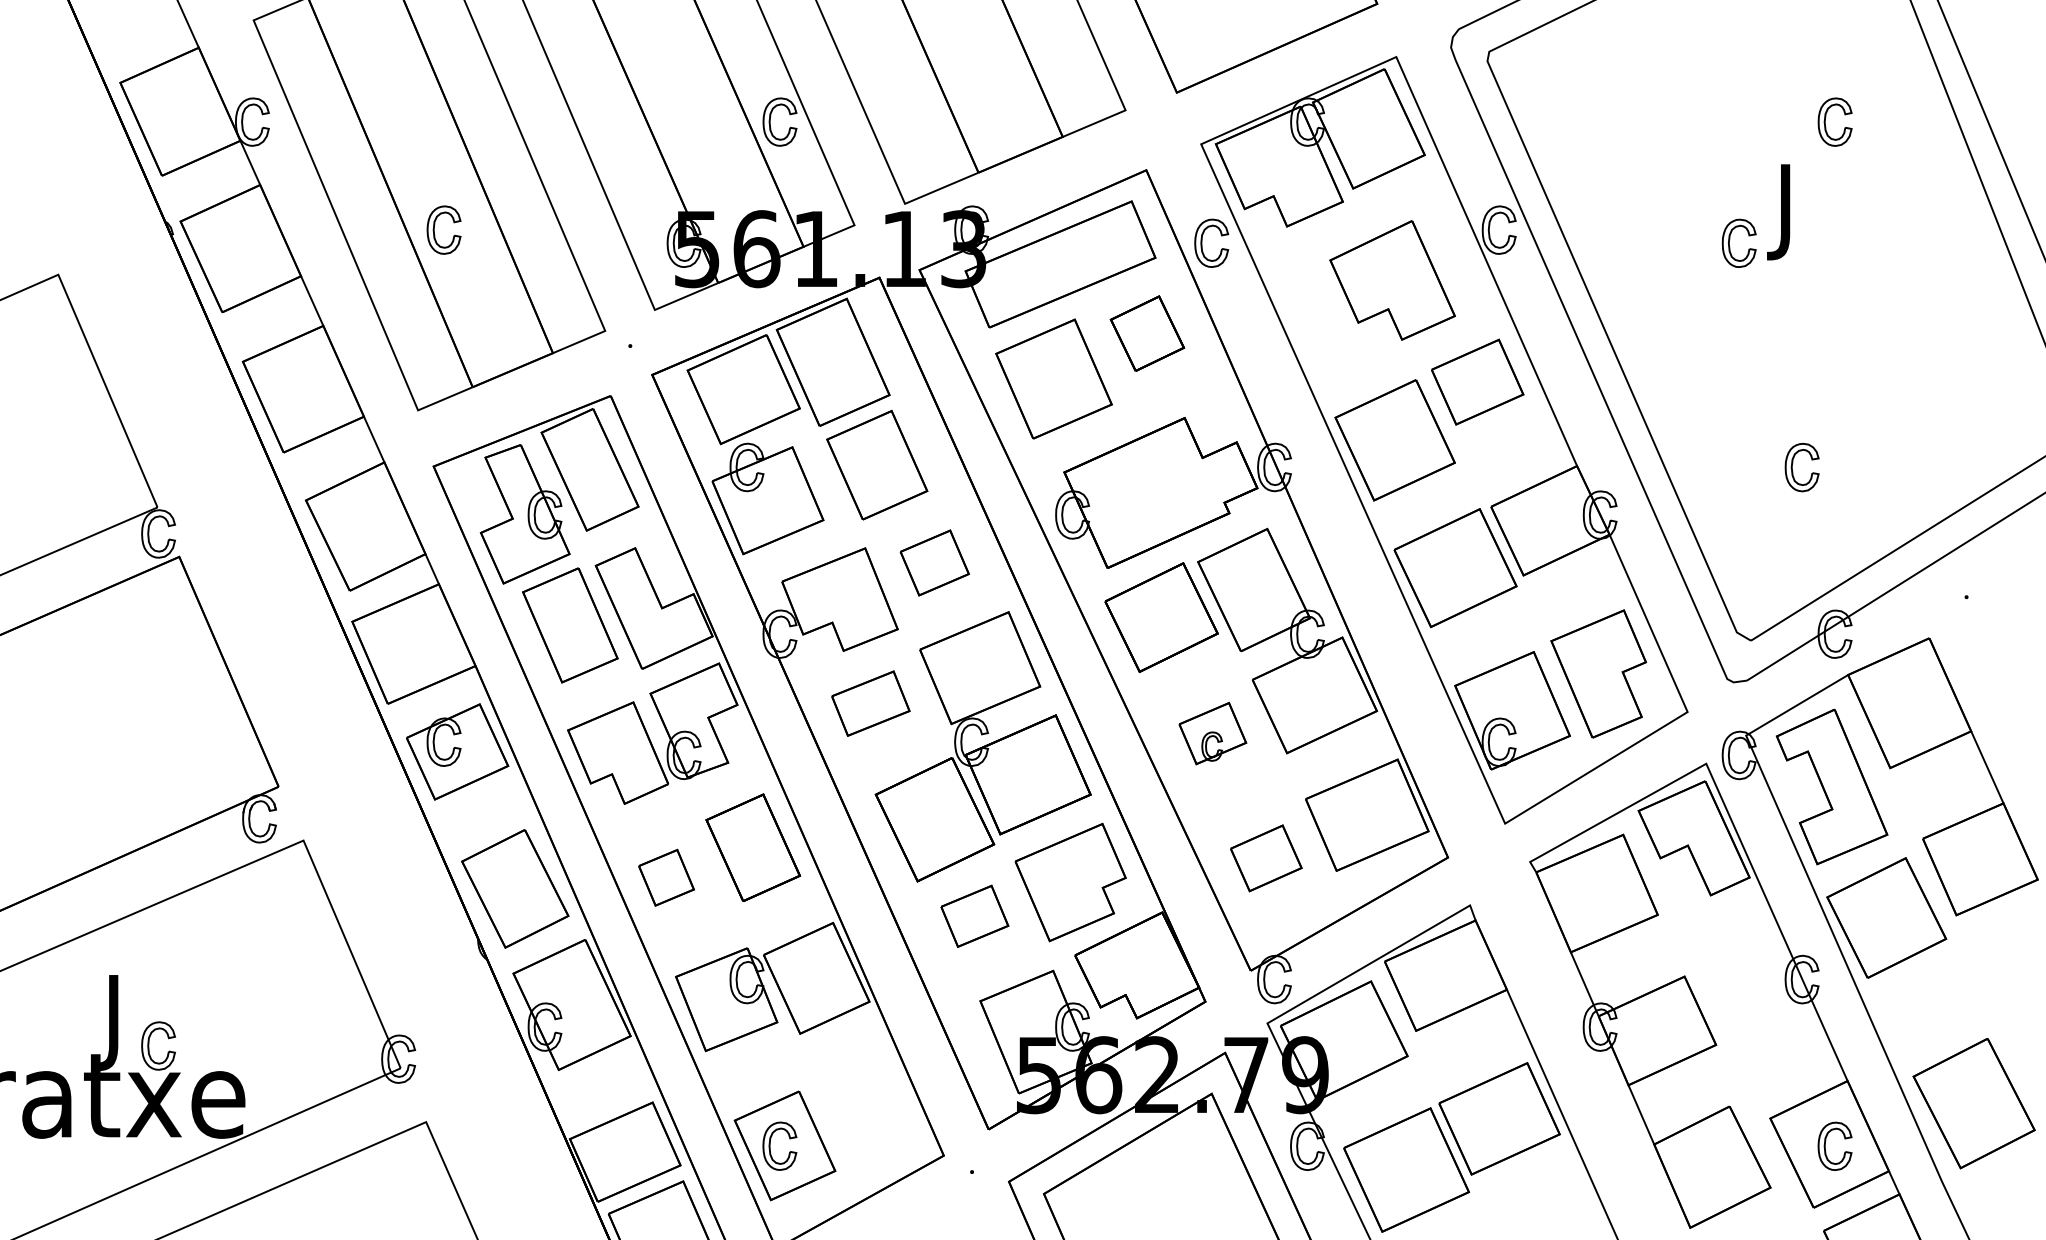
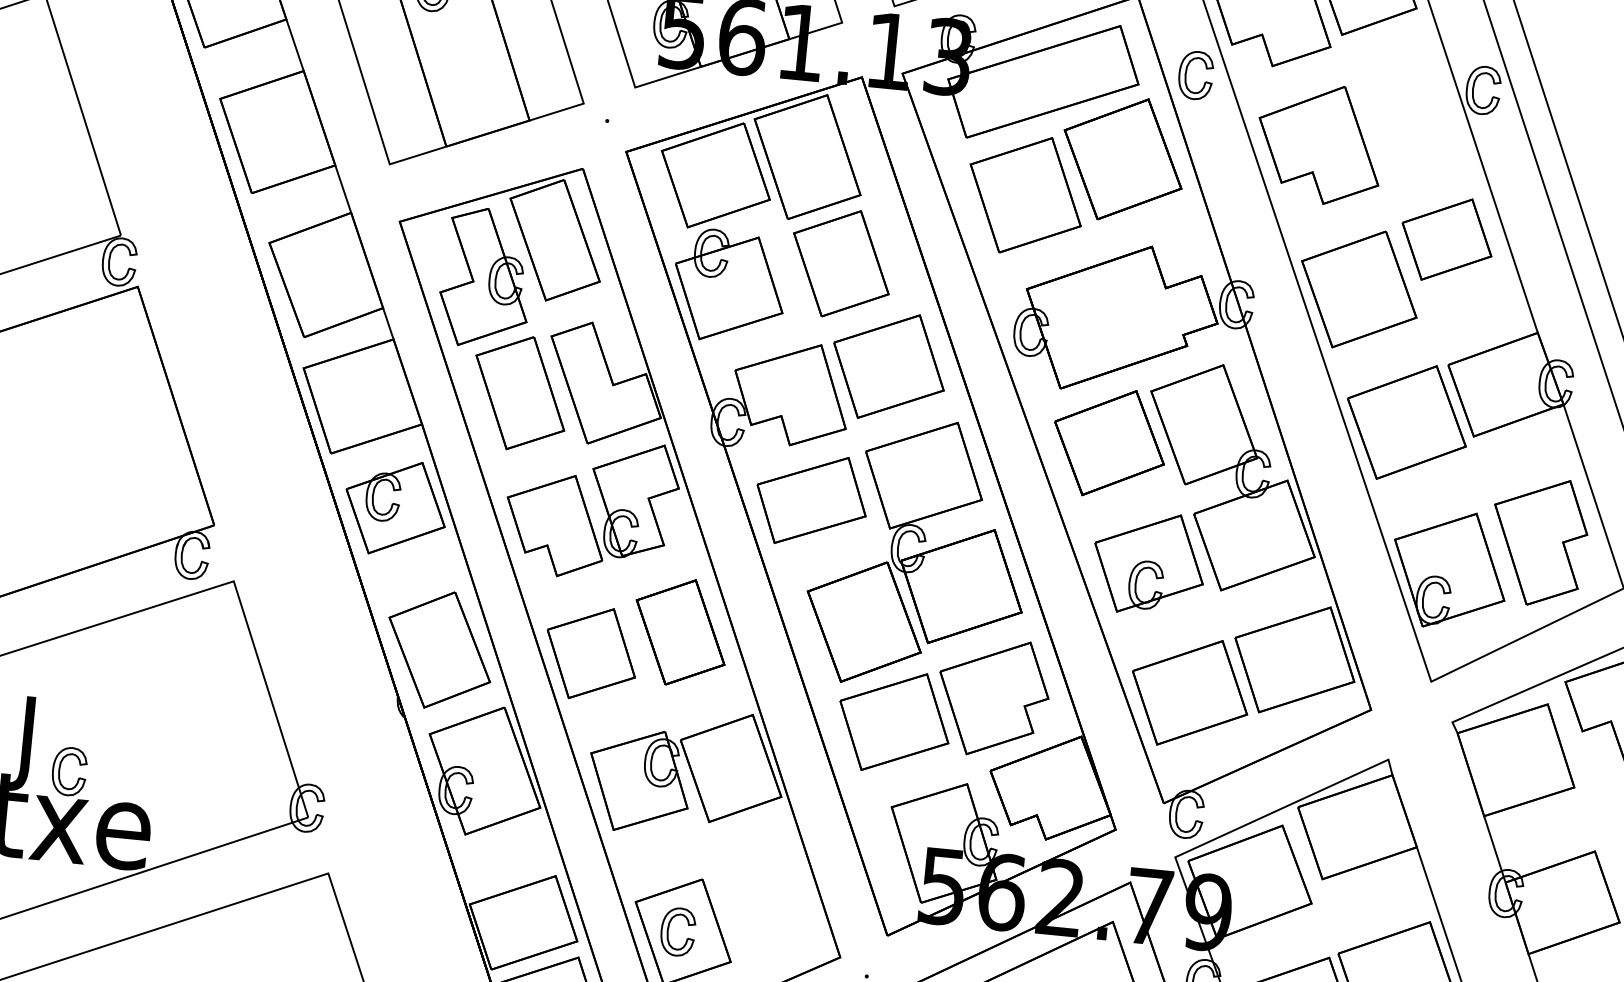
part: (1392, 280) -> (1319, 144), moved
part: (1147, 333) -> (1123, 159), size x1.67
part: (934, 562) -> (888, 366), size x1.67
part: (870, 703) -> (811, 500), size x1.43
part: (1212, 733) -> (1148, 563), size x1.67
part: (1266, 858) -> (1190, 693), size x1.67
part: (666, 877) -> (591, 653), size x1.67
part: (974, 916) -> (894, 722), size x1.67

